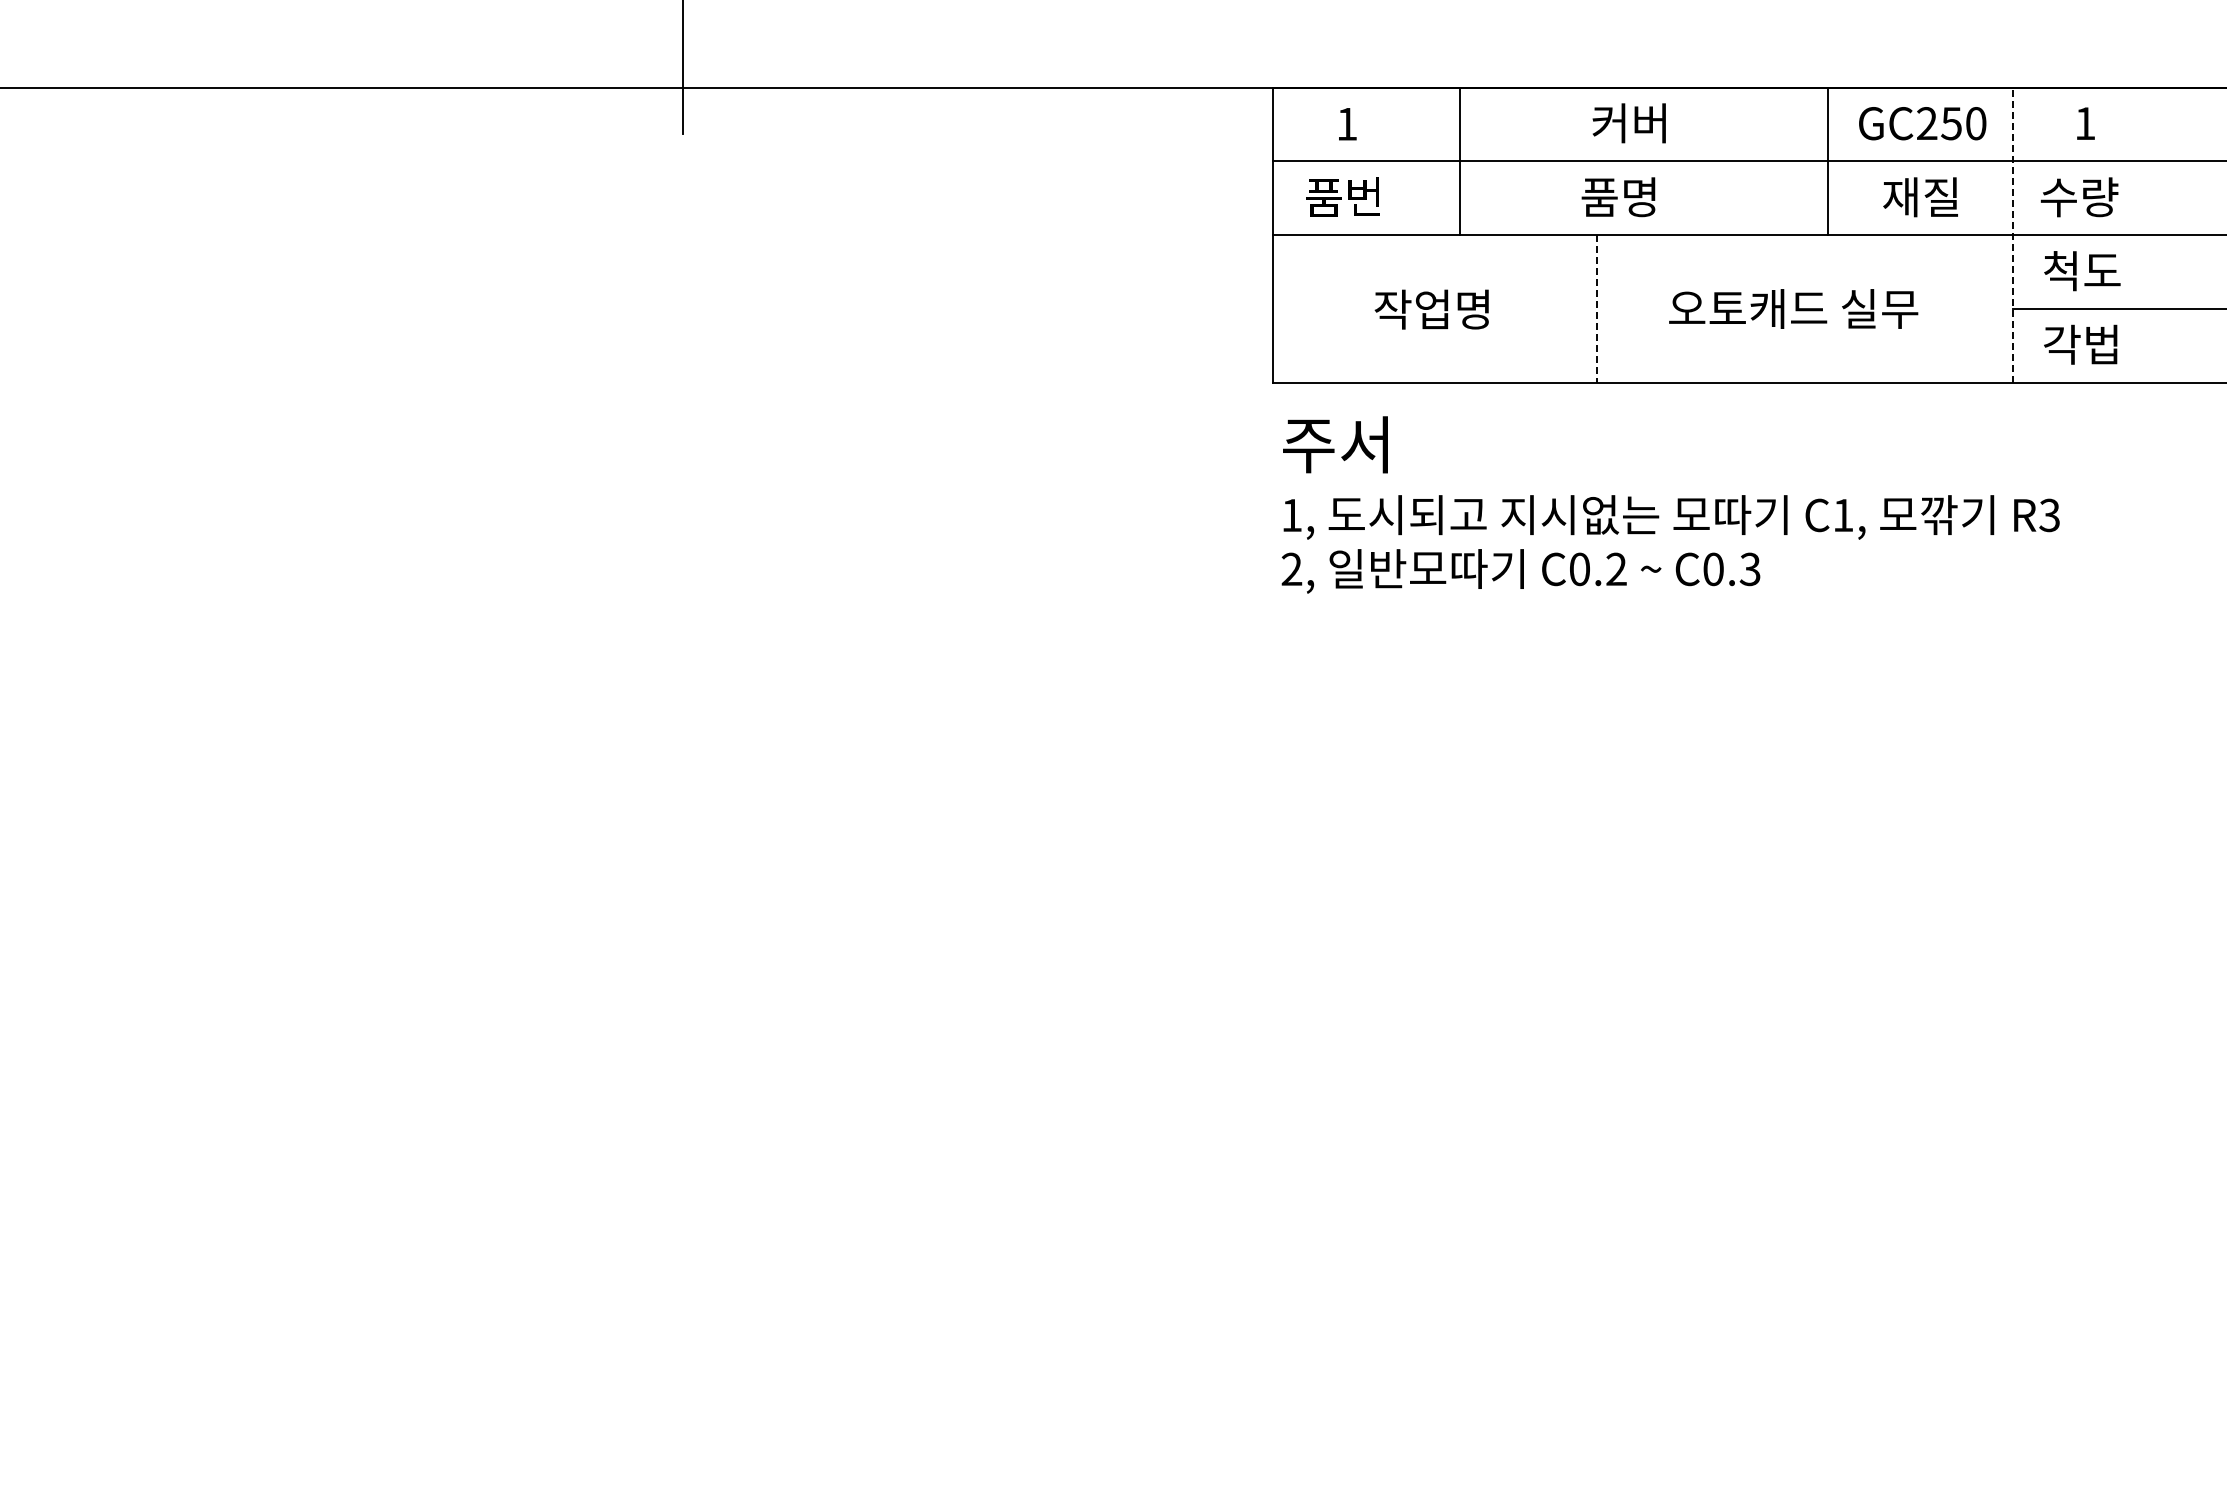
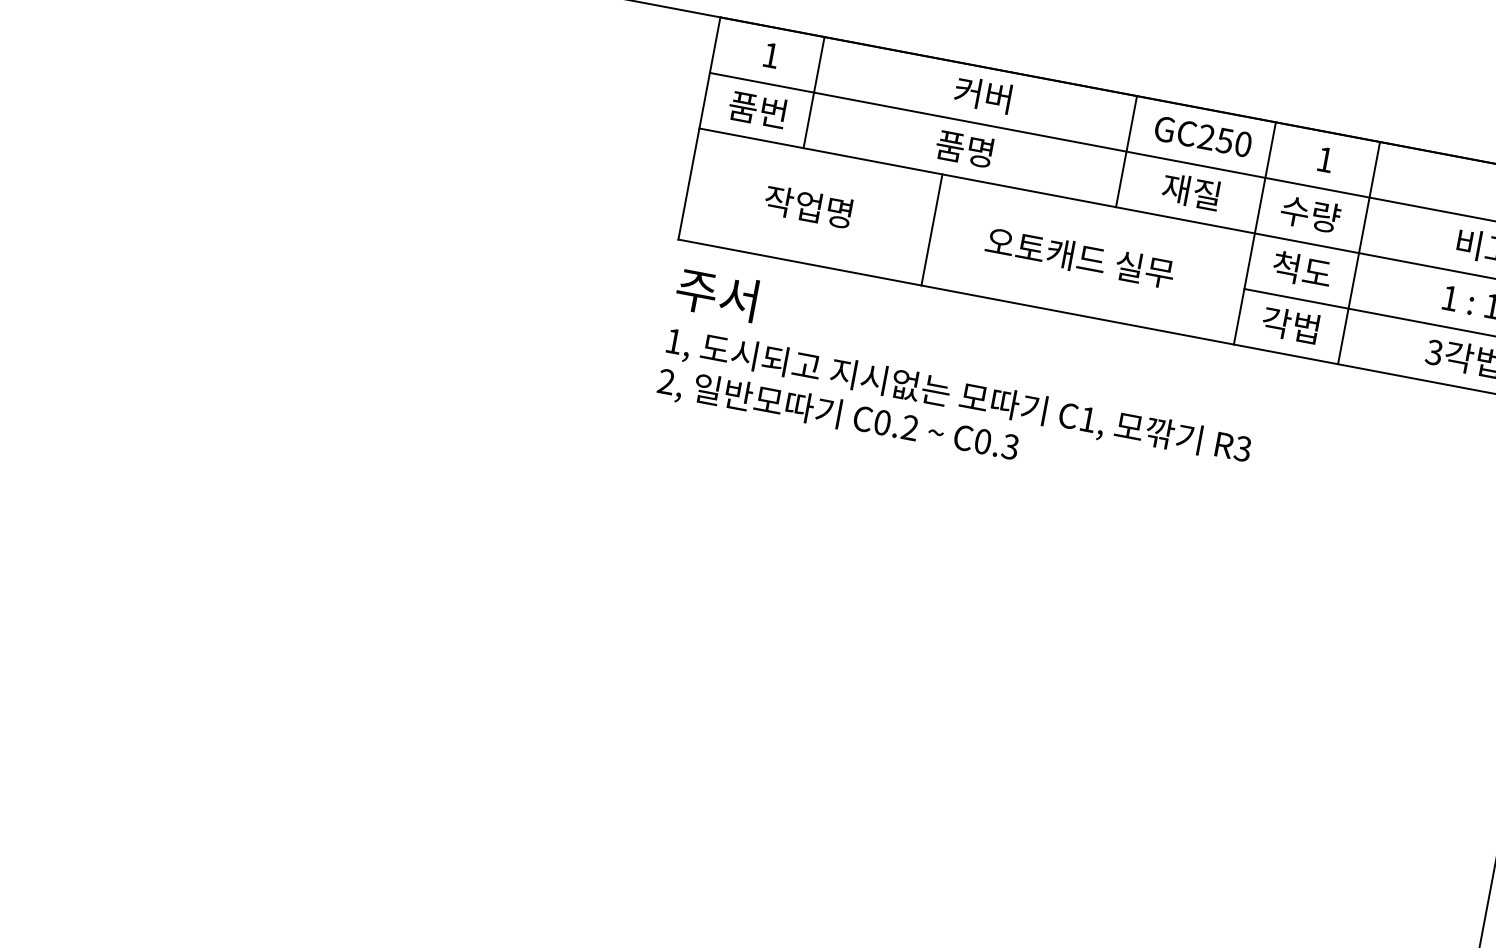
line: (1459, 161) -> (814, 92), moved
line: (2012, 235) -> (1254, 233), dashed -> solid
line: (2151, 235) -> (1359, 253), added
line: (1596, 309) -> (931, 229), dashed -> solid

